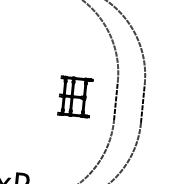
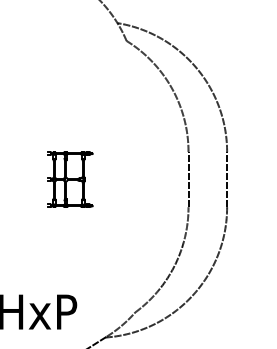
part: (75, 96) -> (70, 179), moved

